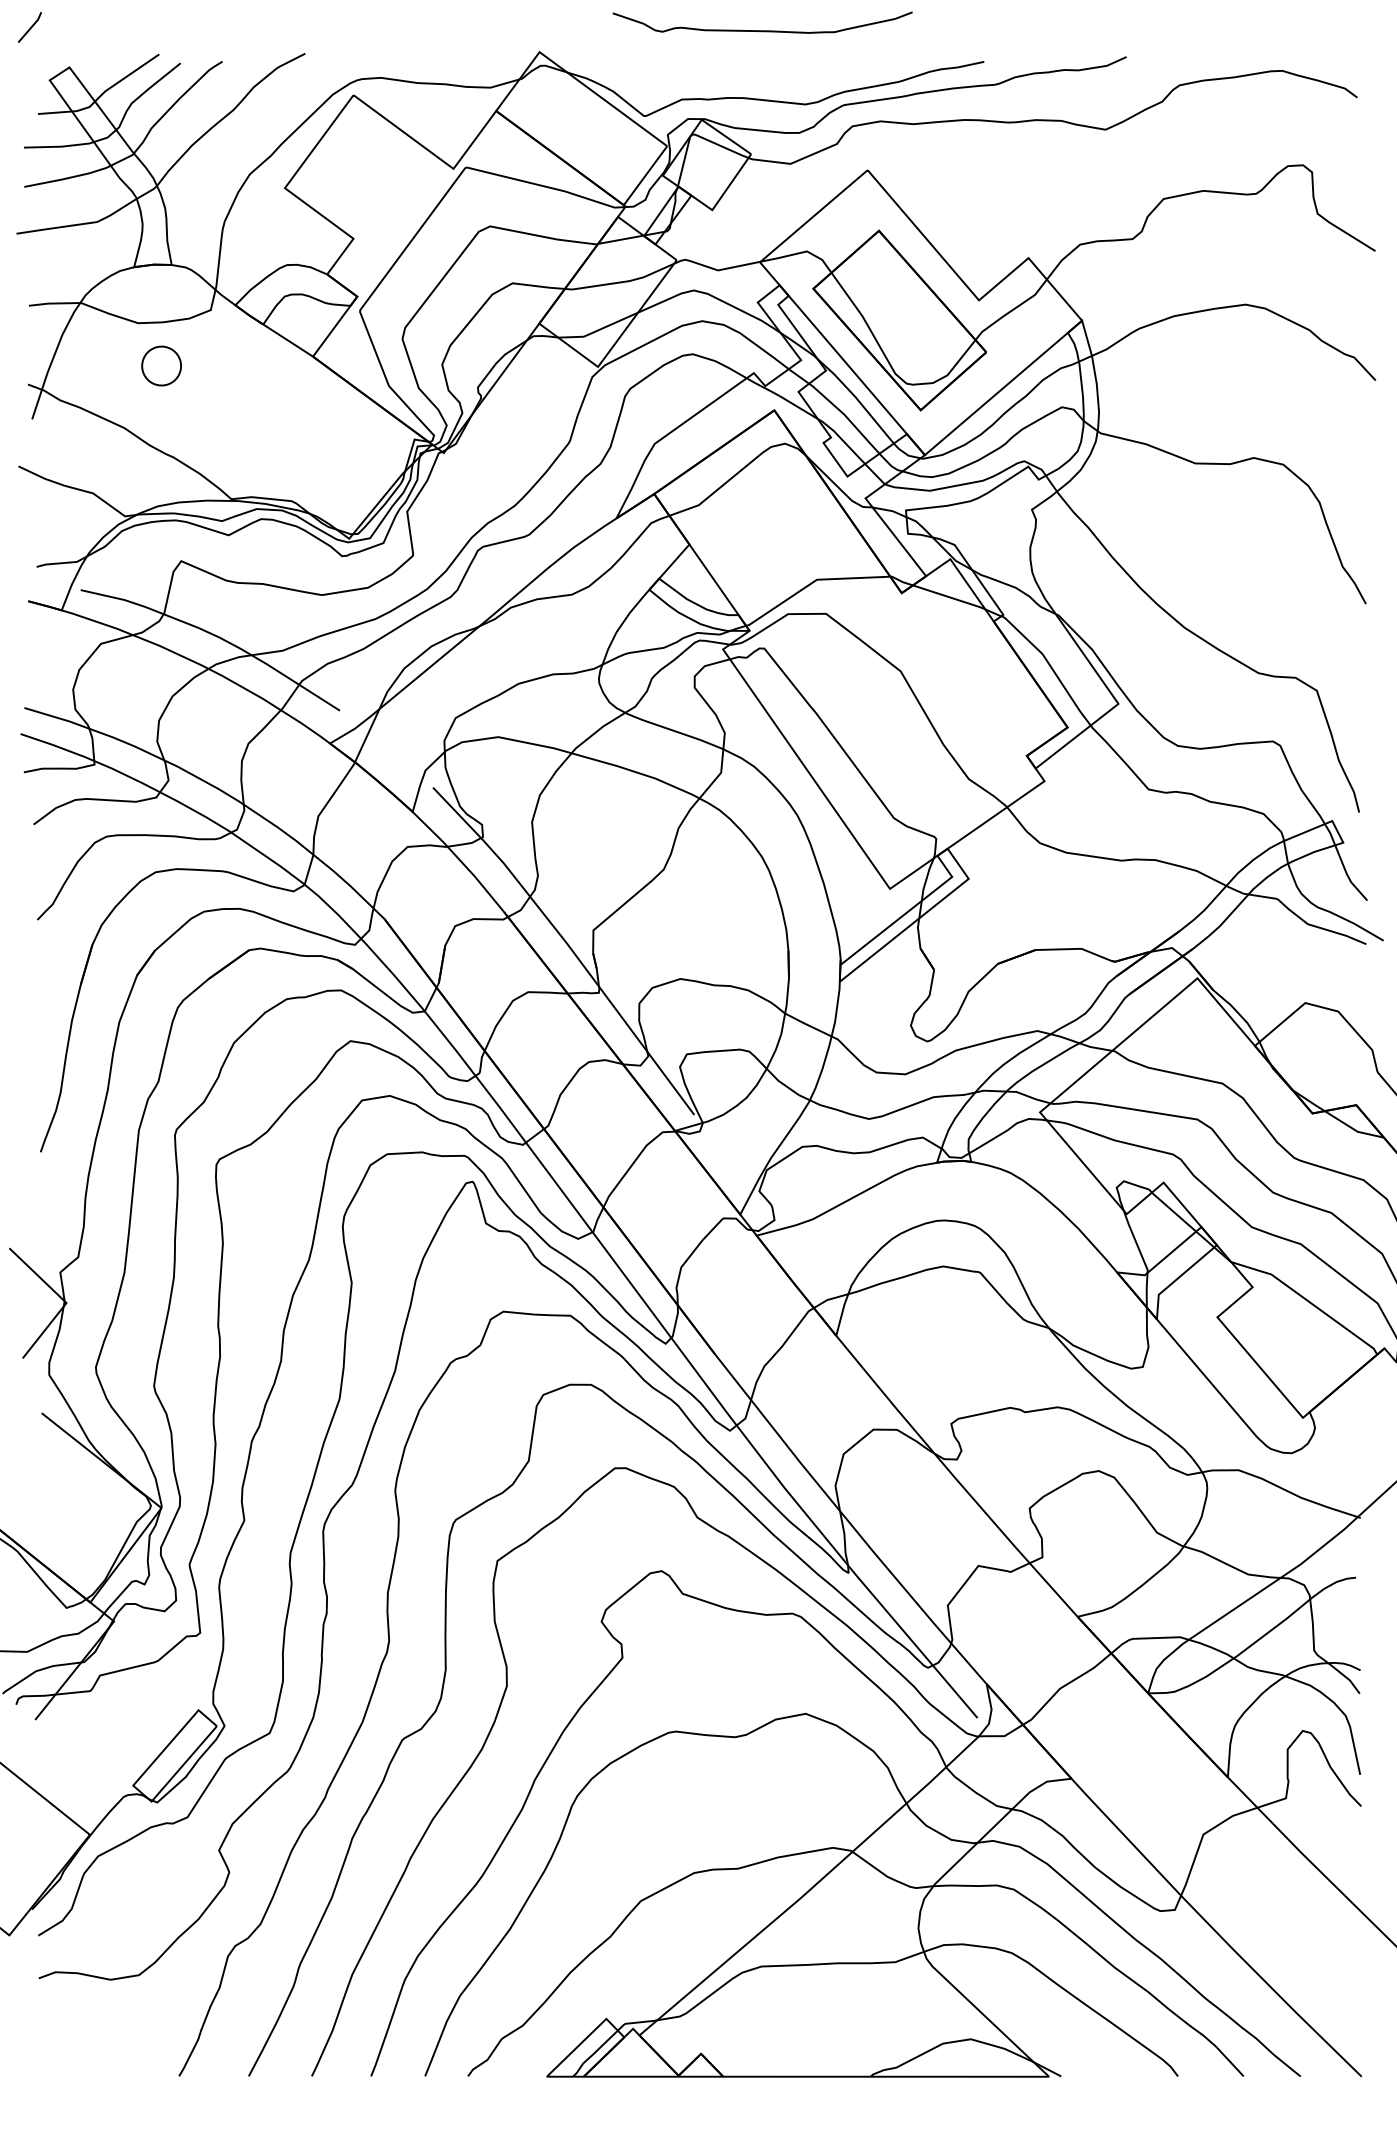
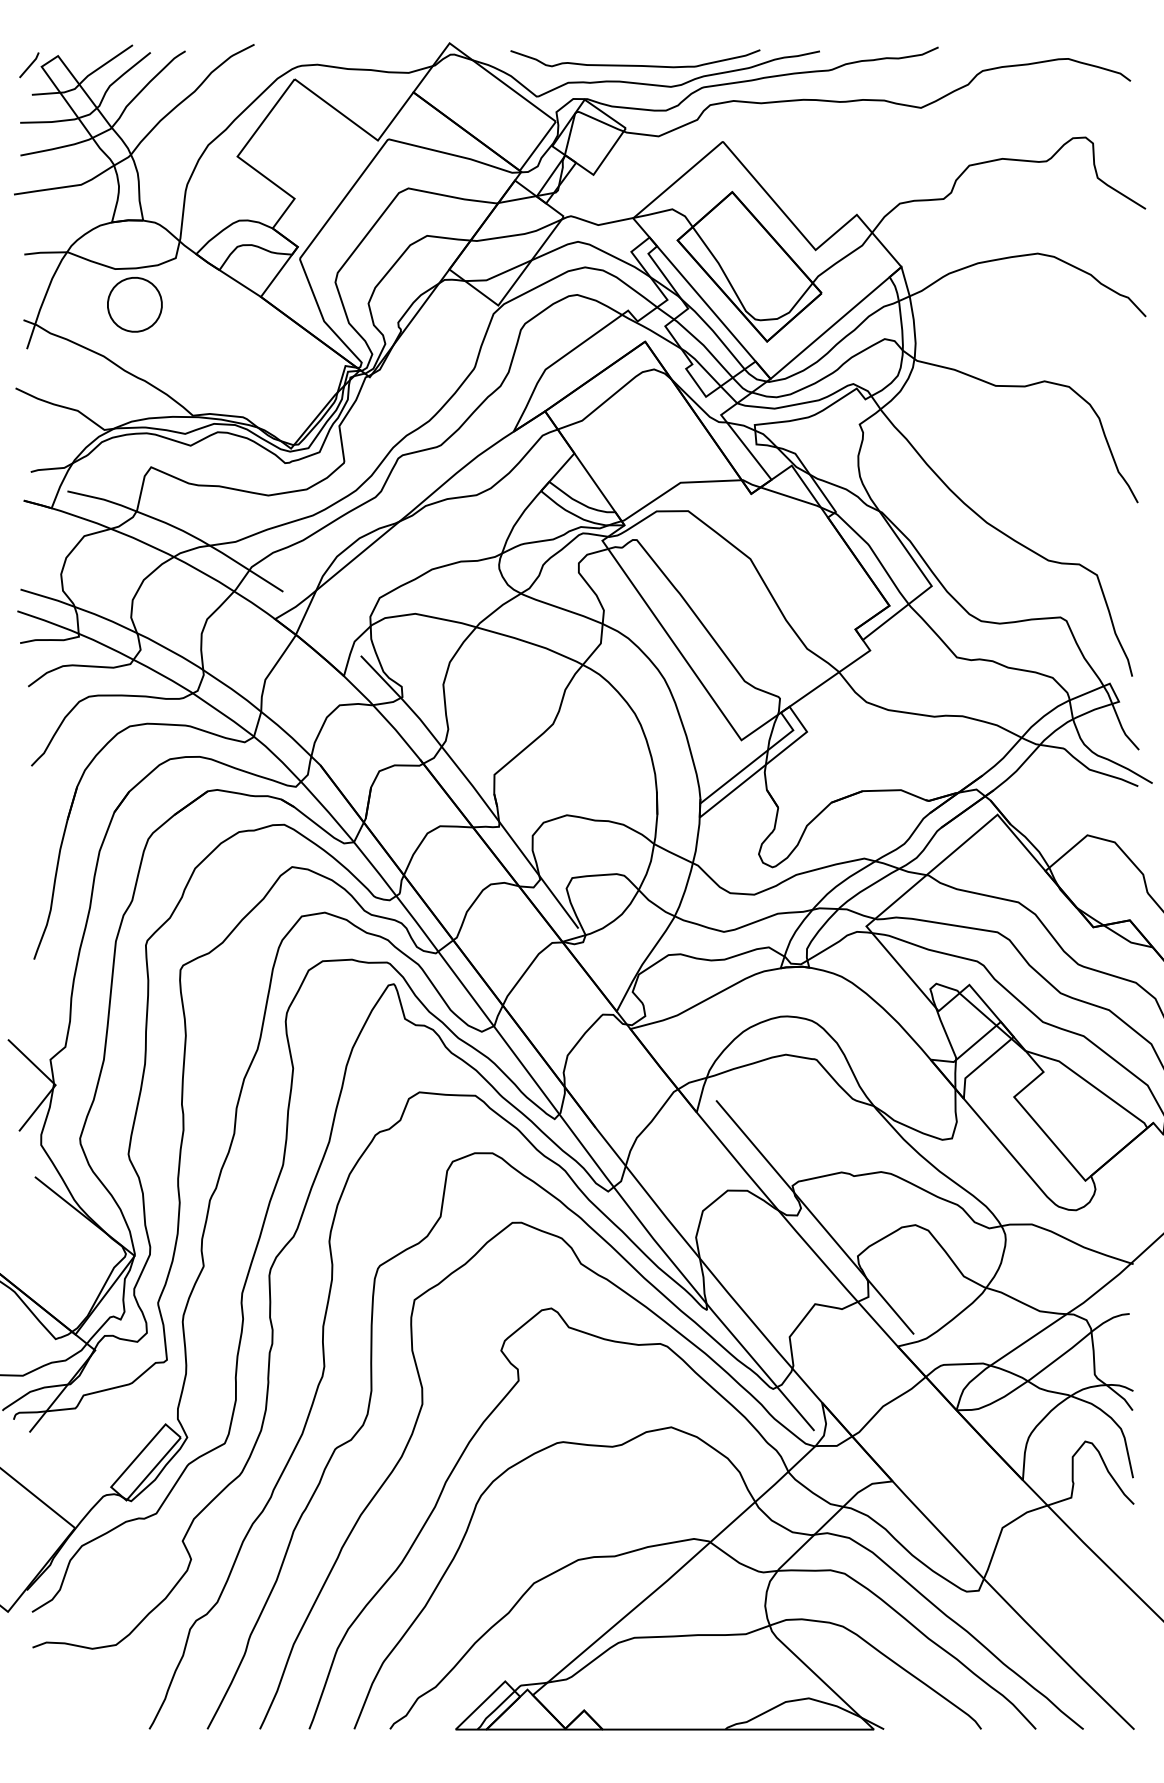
line: (30, 27) -> (29, 65), moved
curve: (762, 30) -> (635, 65), moved
part: (161, 365) -> (134, 304), size x1.67
line: (978, 1461) -> (815, 1217), added

